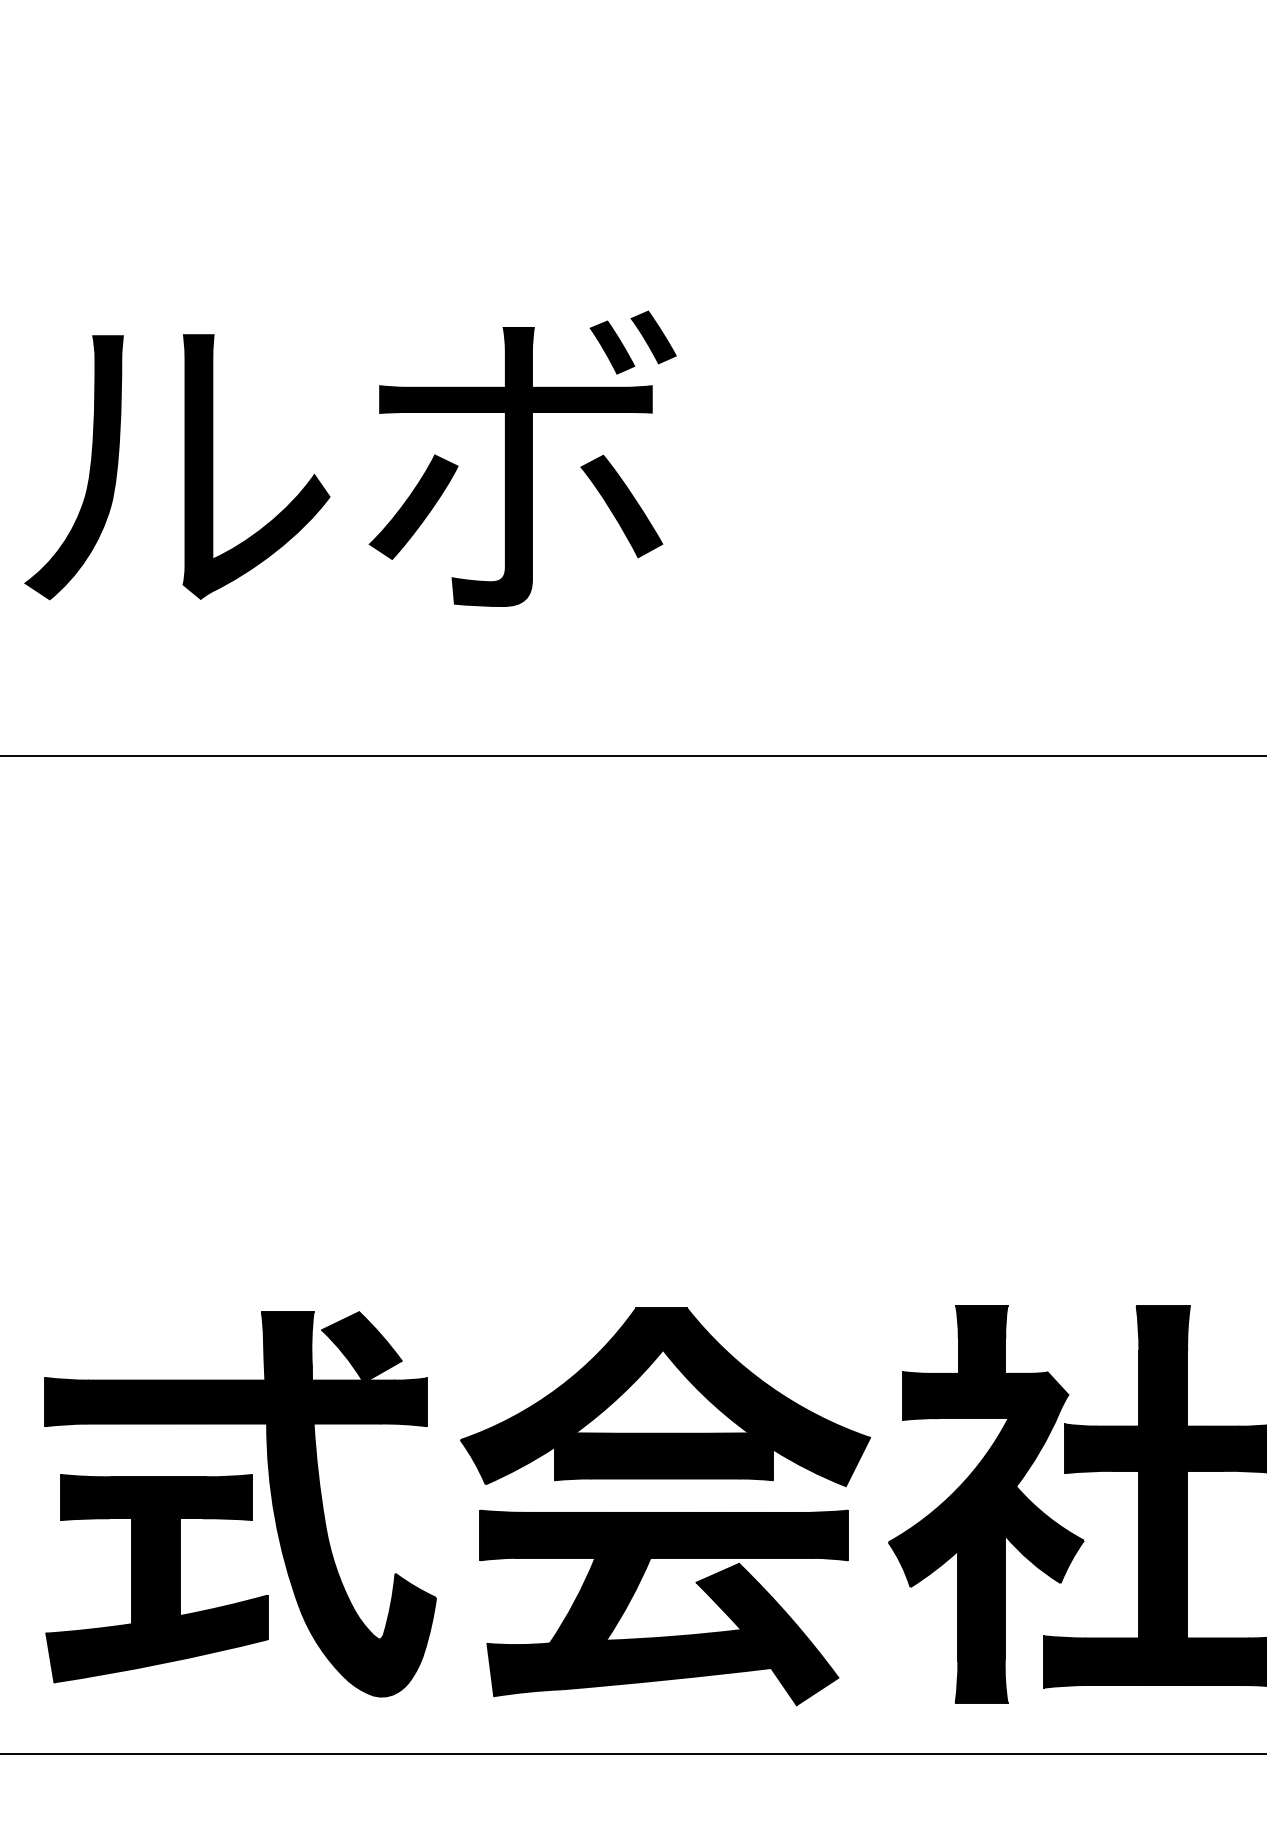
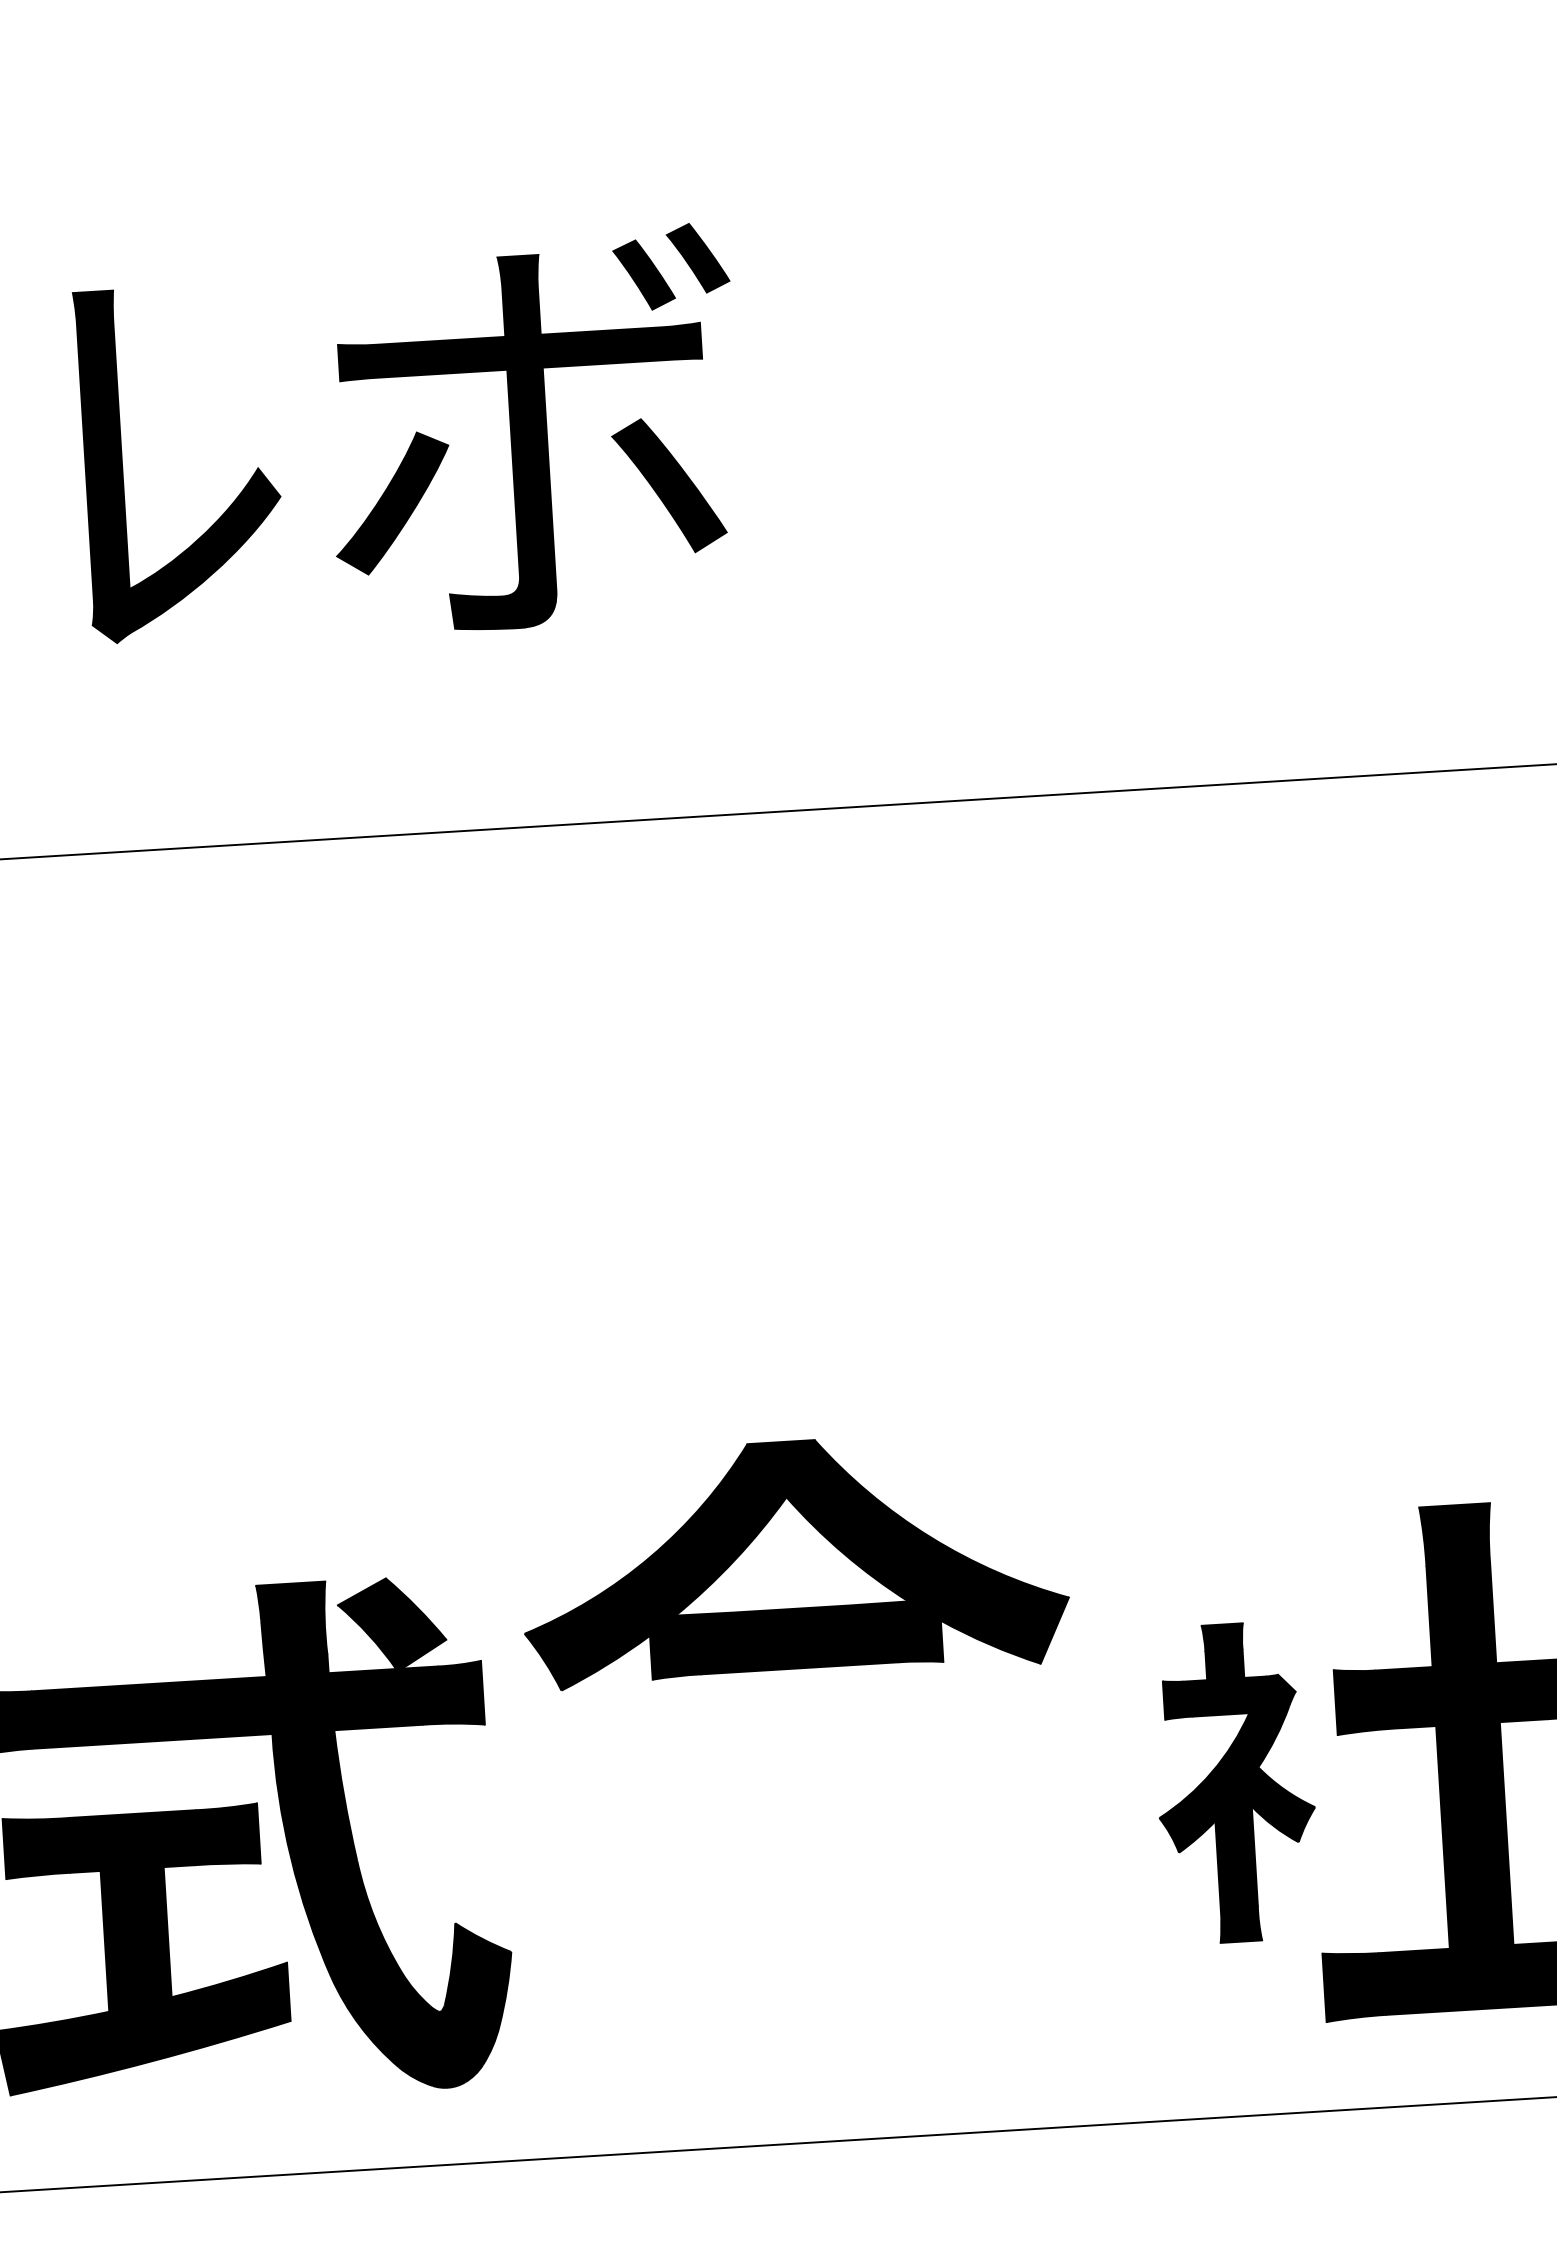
part: (665, 1397) -> (793, 1560), moved
part: (986, 1504) -> (1235, 1783), size x0.6
part: (663, 1636) -> (816, 1984), removed

